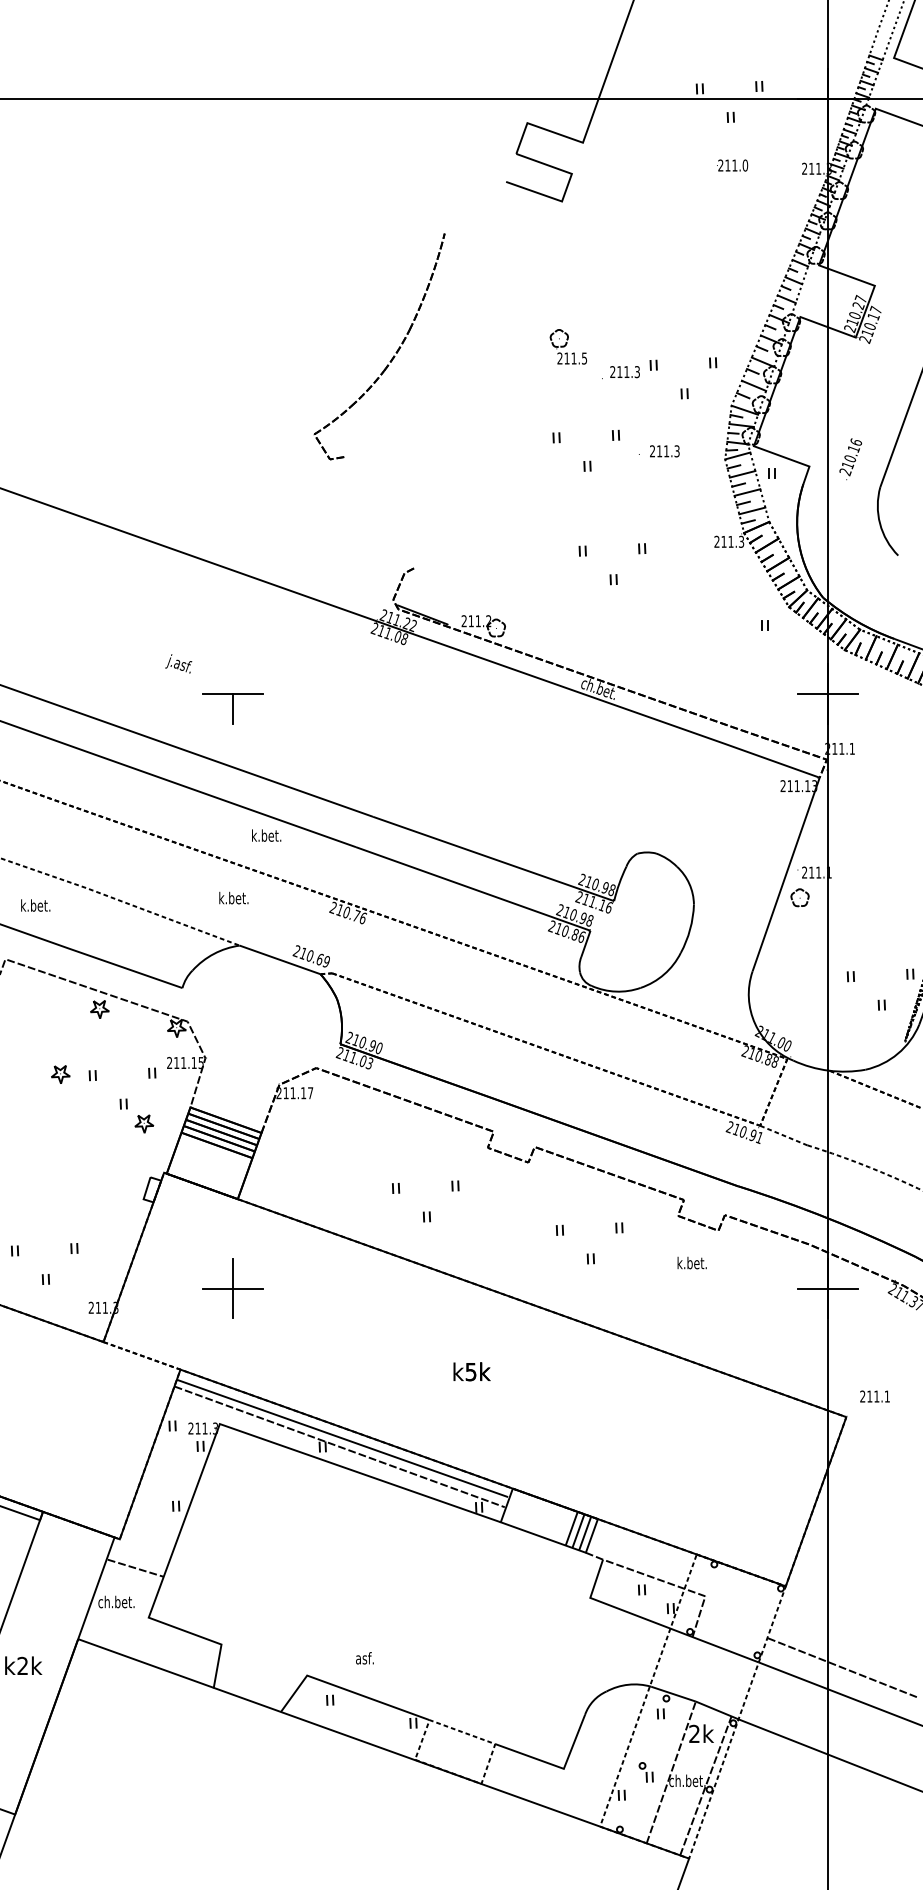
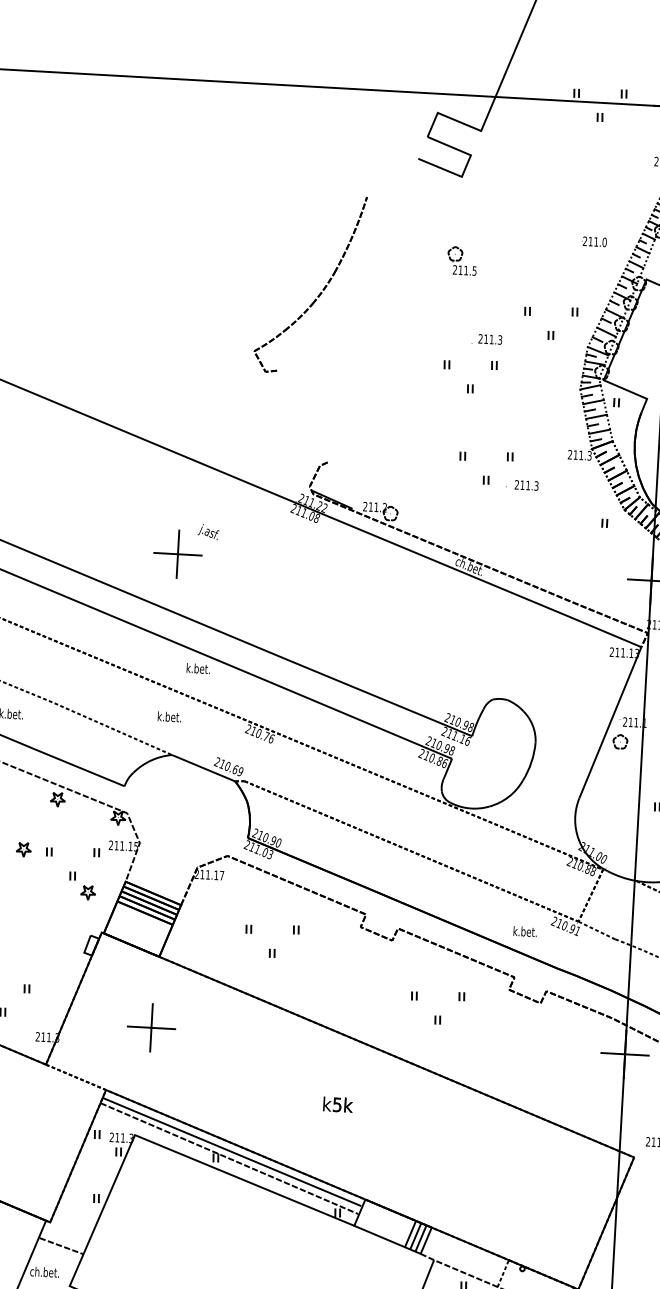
text: (732, 165) -> (594, 241), moved
part: (567, 346) -> (461, 260), moved
text: (620, 372) -> (486, 339), moved
text: (659, 451) -> (522, 485), moved
text: (178, 663) -> (208, 531), moved
line: (233, 678) -> (179, 542), added
part: (424, 1211) -> (270, 948), moved
text: (691, 1262) -> (524, 931), moved

